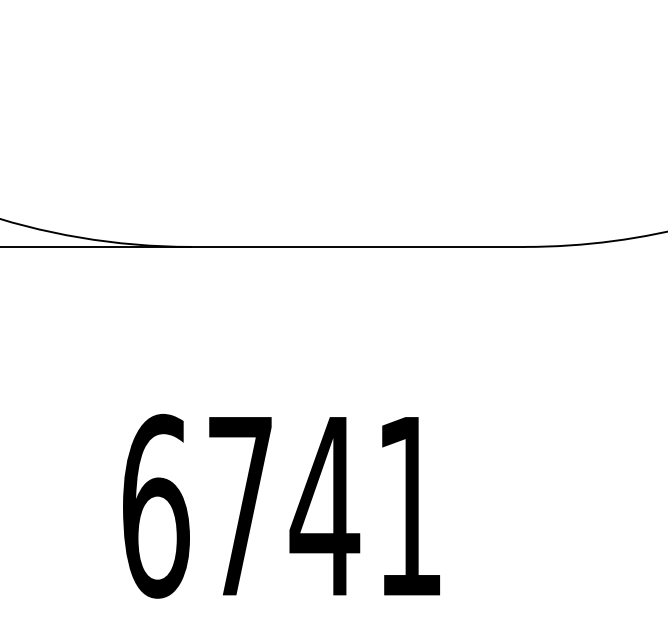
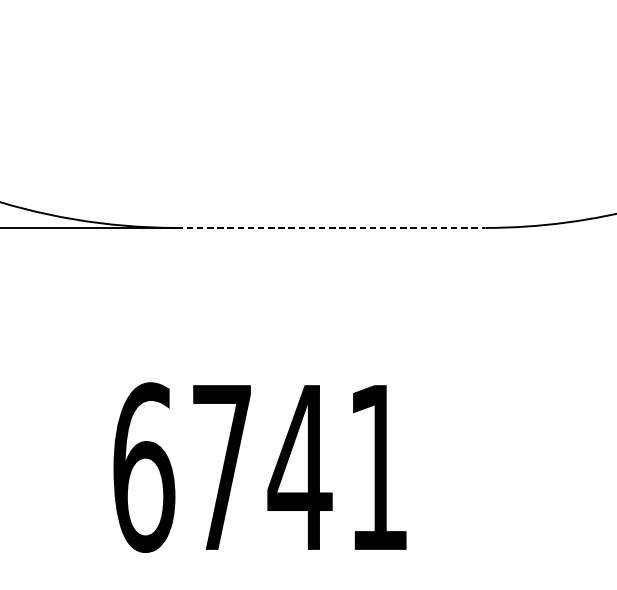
line: (358, 246) -> (331, 227), solid -> dashed

